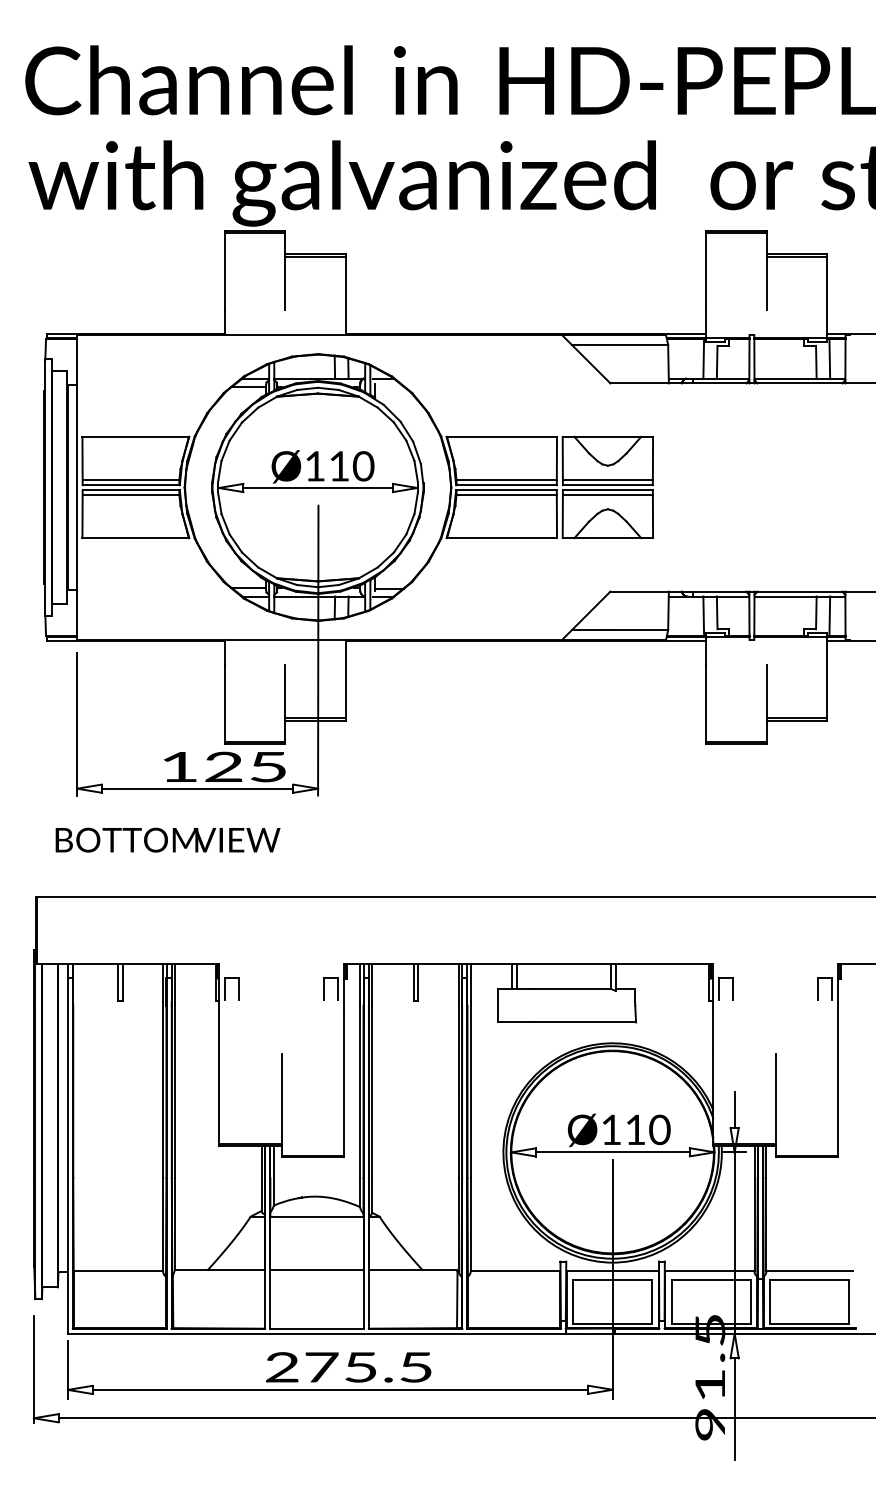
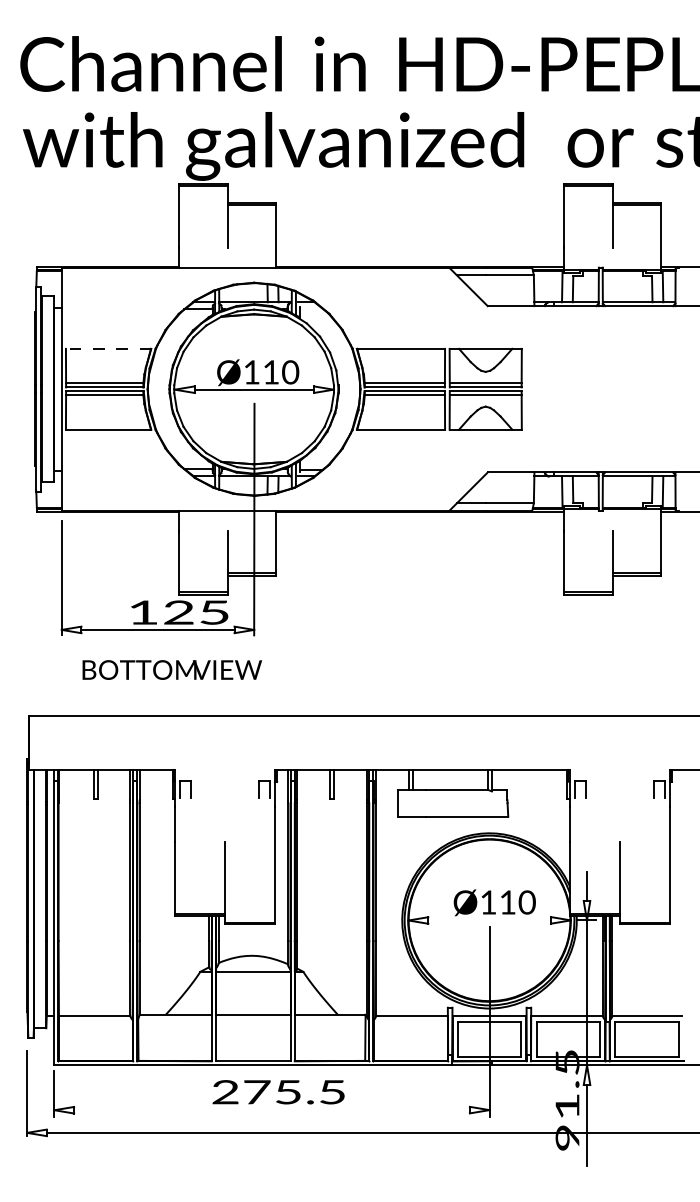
line: (135, 436) -> (108, 348), solid -> dashed
text: (168, 839) -> (172, 669), moved
line: (612, 1152) -> (489, 920), removed
line: (339, 1390) -> (271, 1110), removed

